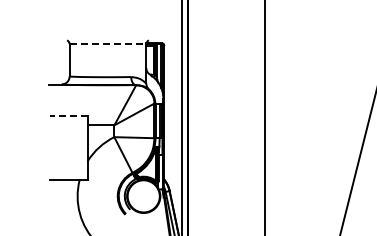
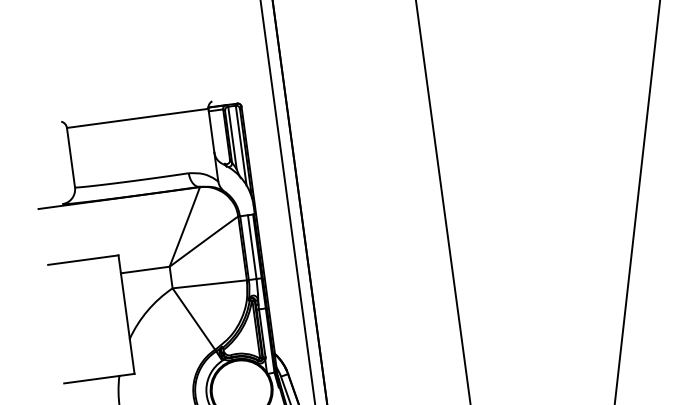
line: (108, 44) -> (138, 118), dashed -> solid
line: (68, 115) -> (82, 259), dashed -> solid

